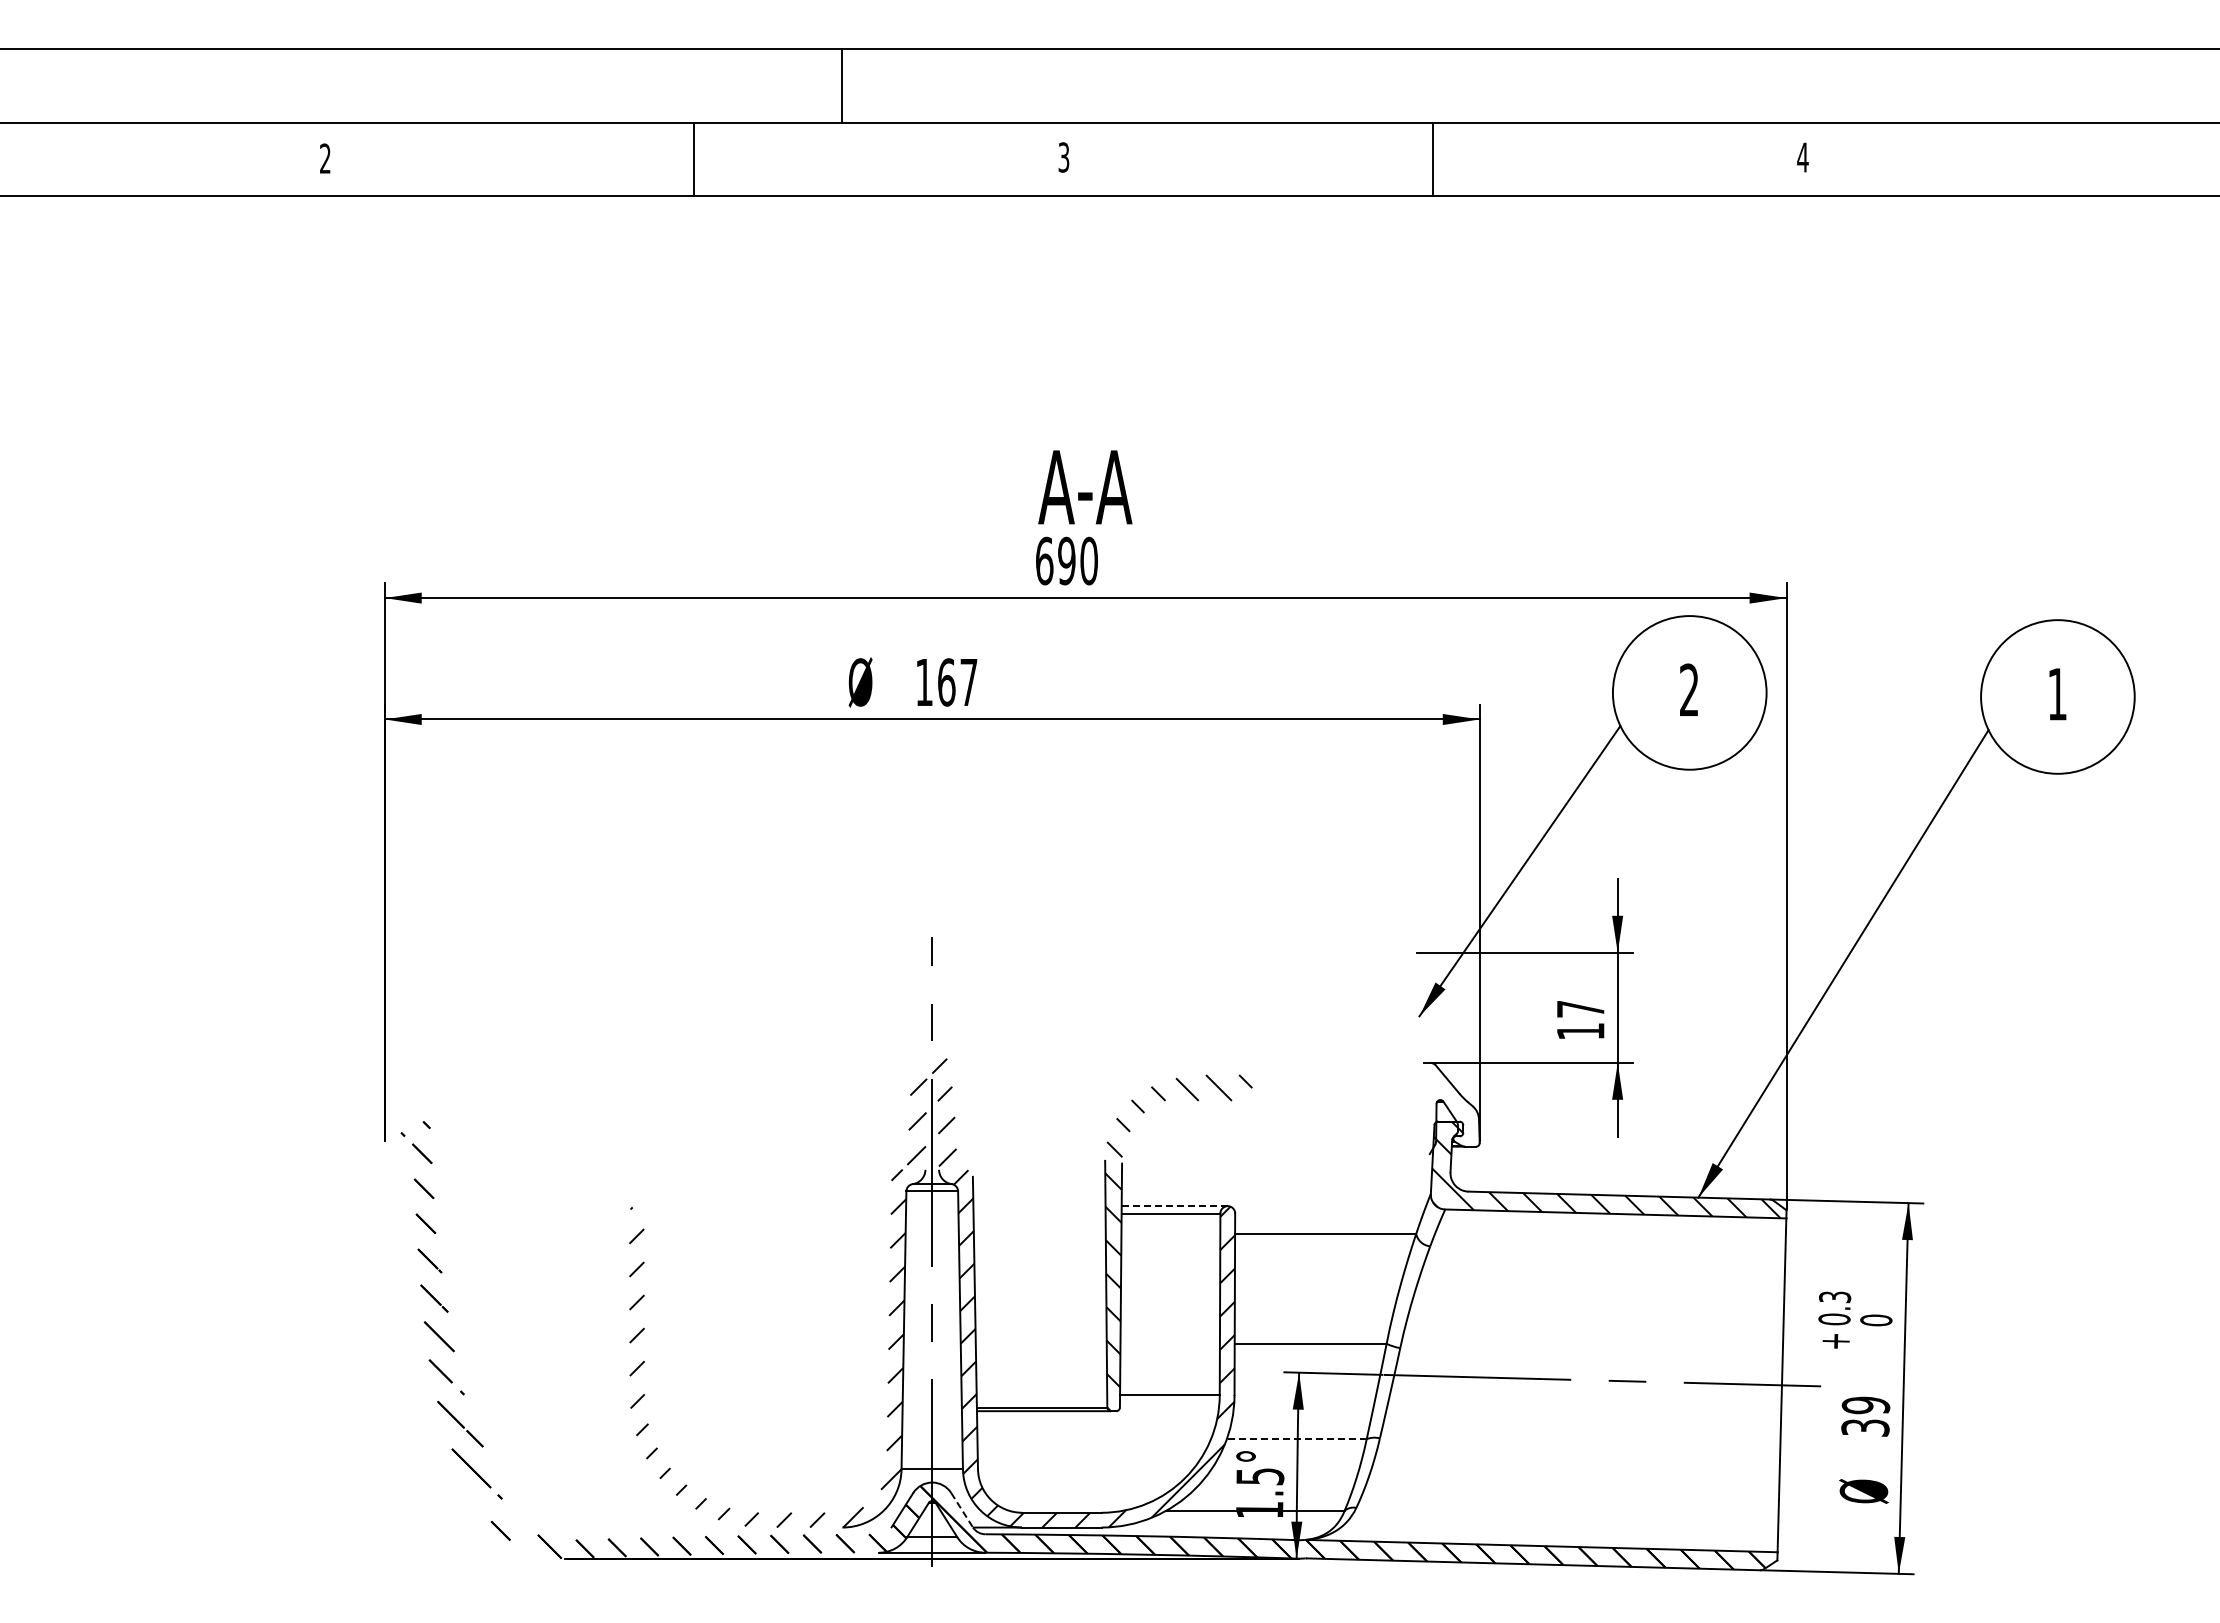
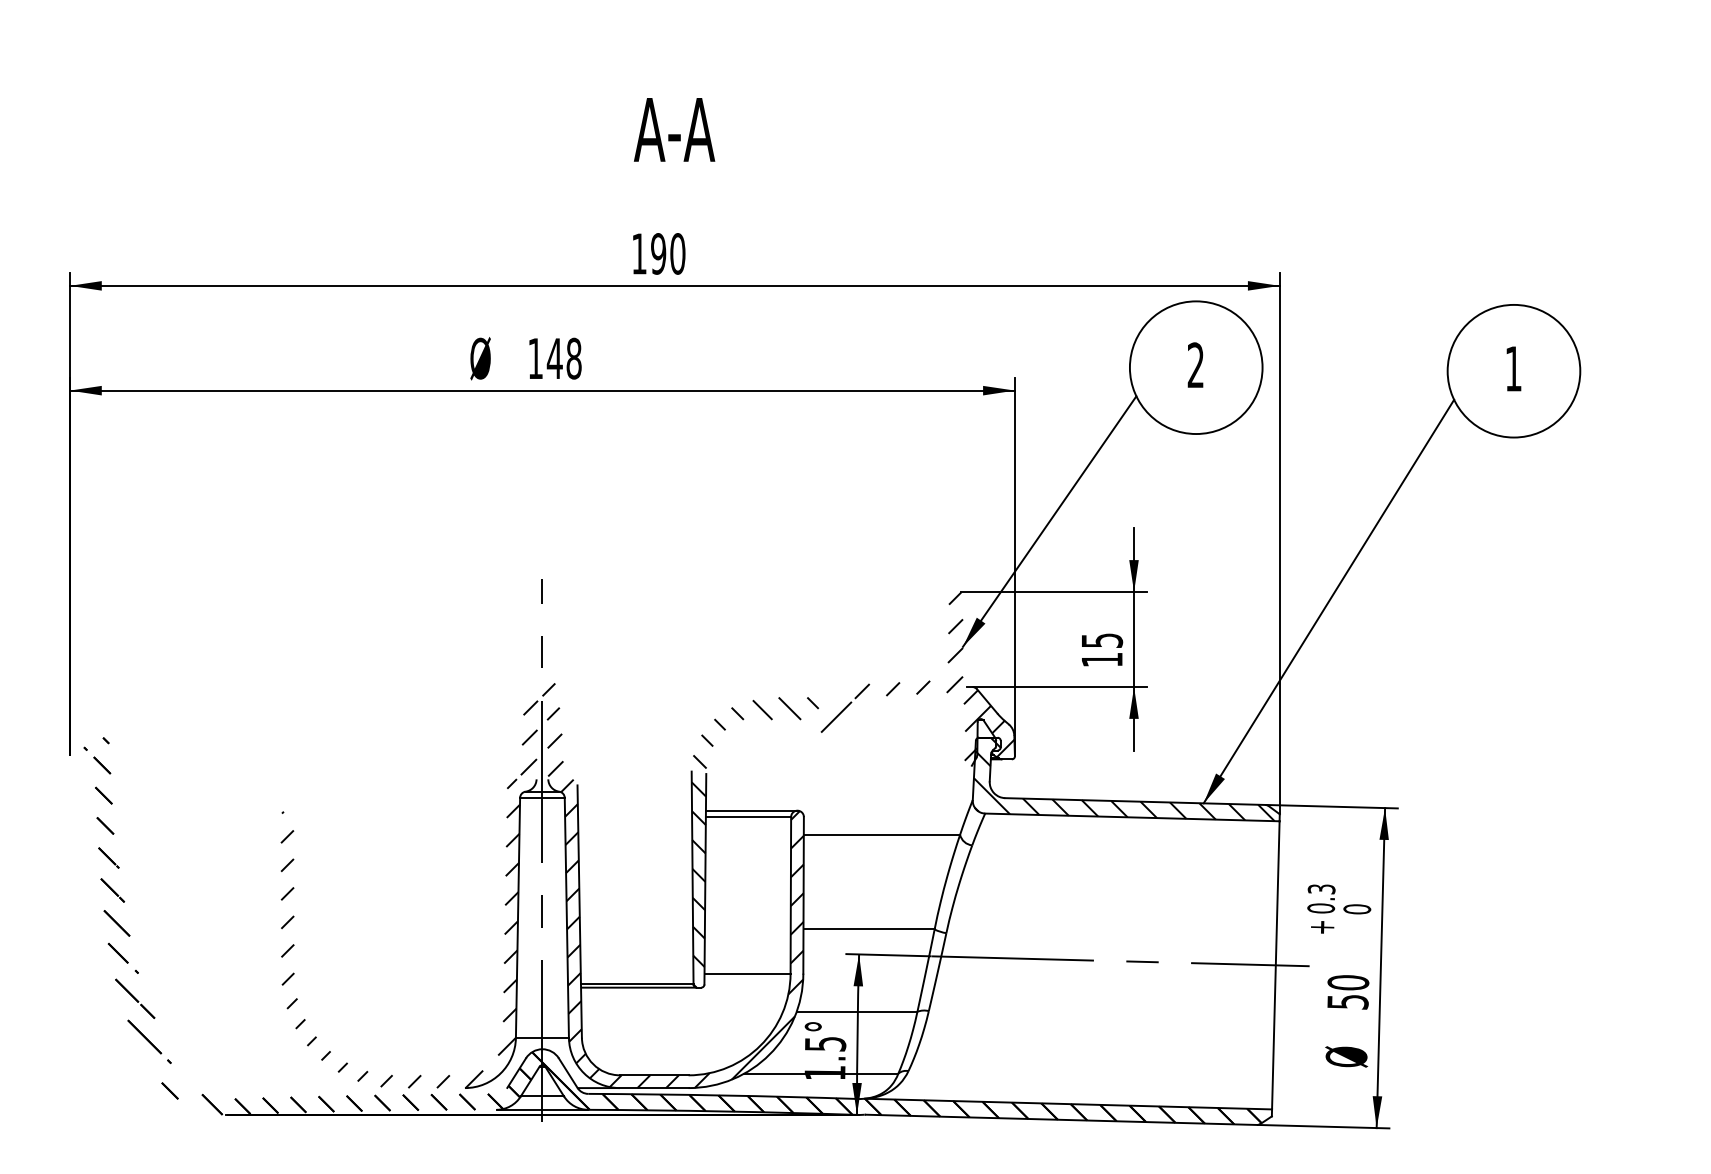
text: (1085, 487) -> (674, 130), moved
text: (1044, 560) -> (639, 253), 690 -> 190
text: (957, 682) -> (564, 358), 167 -> 148
text: (1581, 1009) -> (1102, 640), 17 -> 15
hatch: (1367, 1050) -> (918, 676), added
line: (1174, 1206) -> (751, 810), dashed -> solid
text: (1865, 1416) -> (1347, 992), 39 -> 50
line: (1296, 1439) -> (856, 1012), dashed -> solid
line: (962, 1510) -> (568, 1073), dashed -> solid

